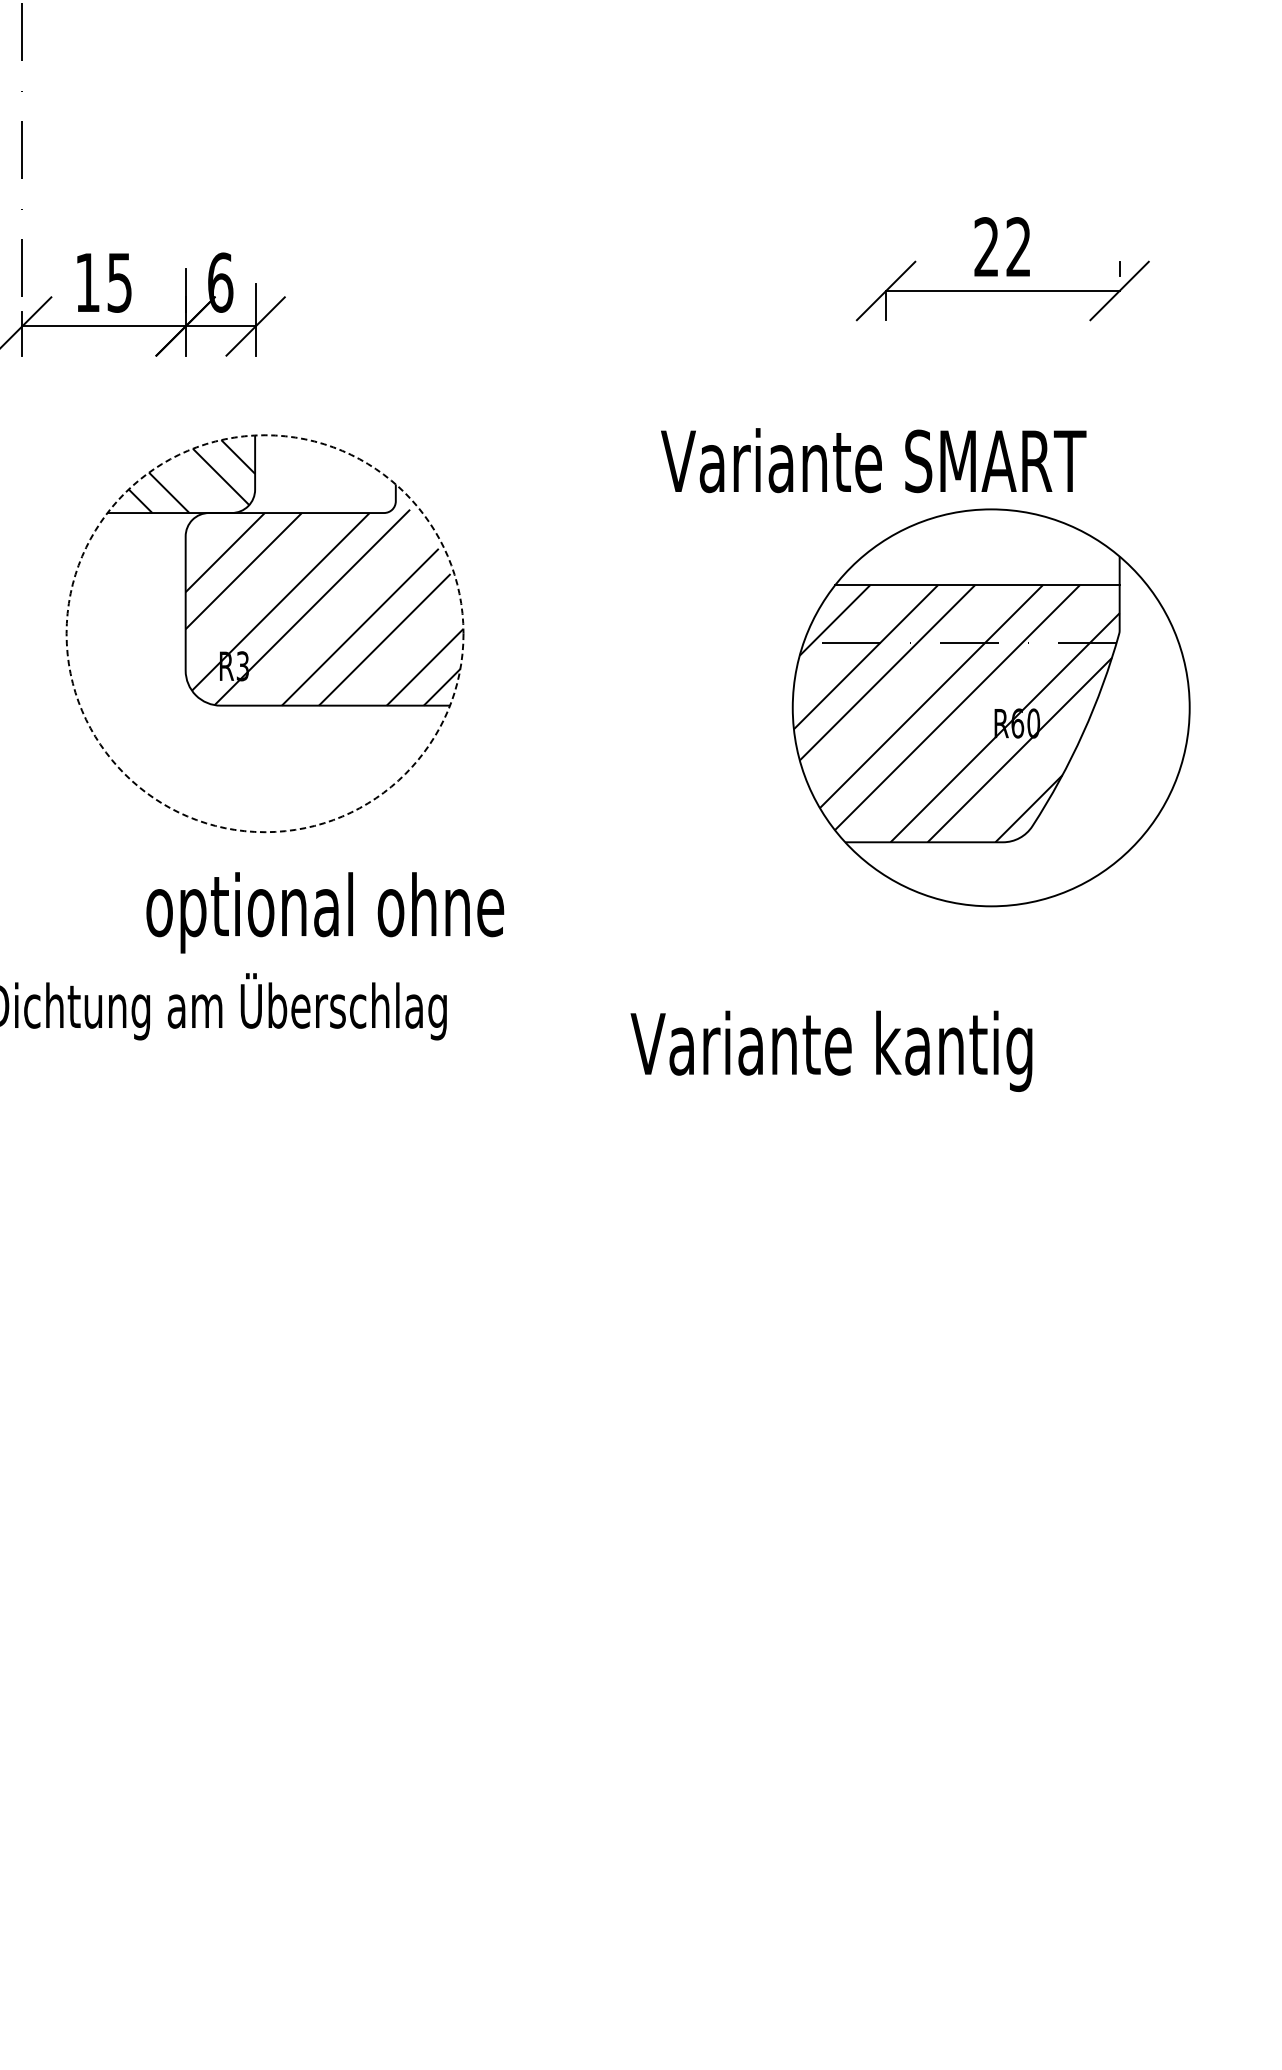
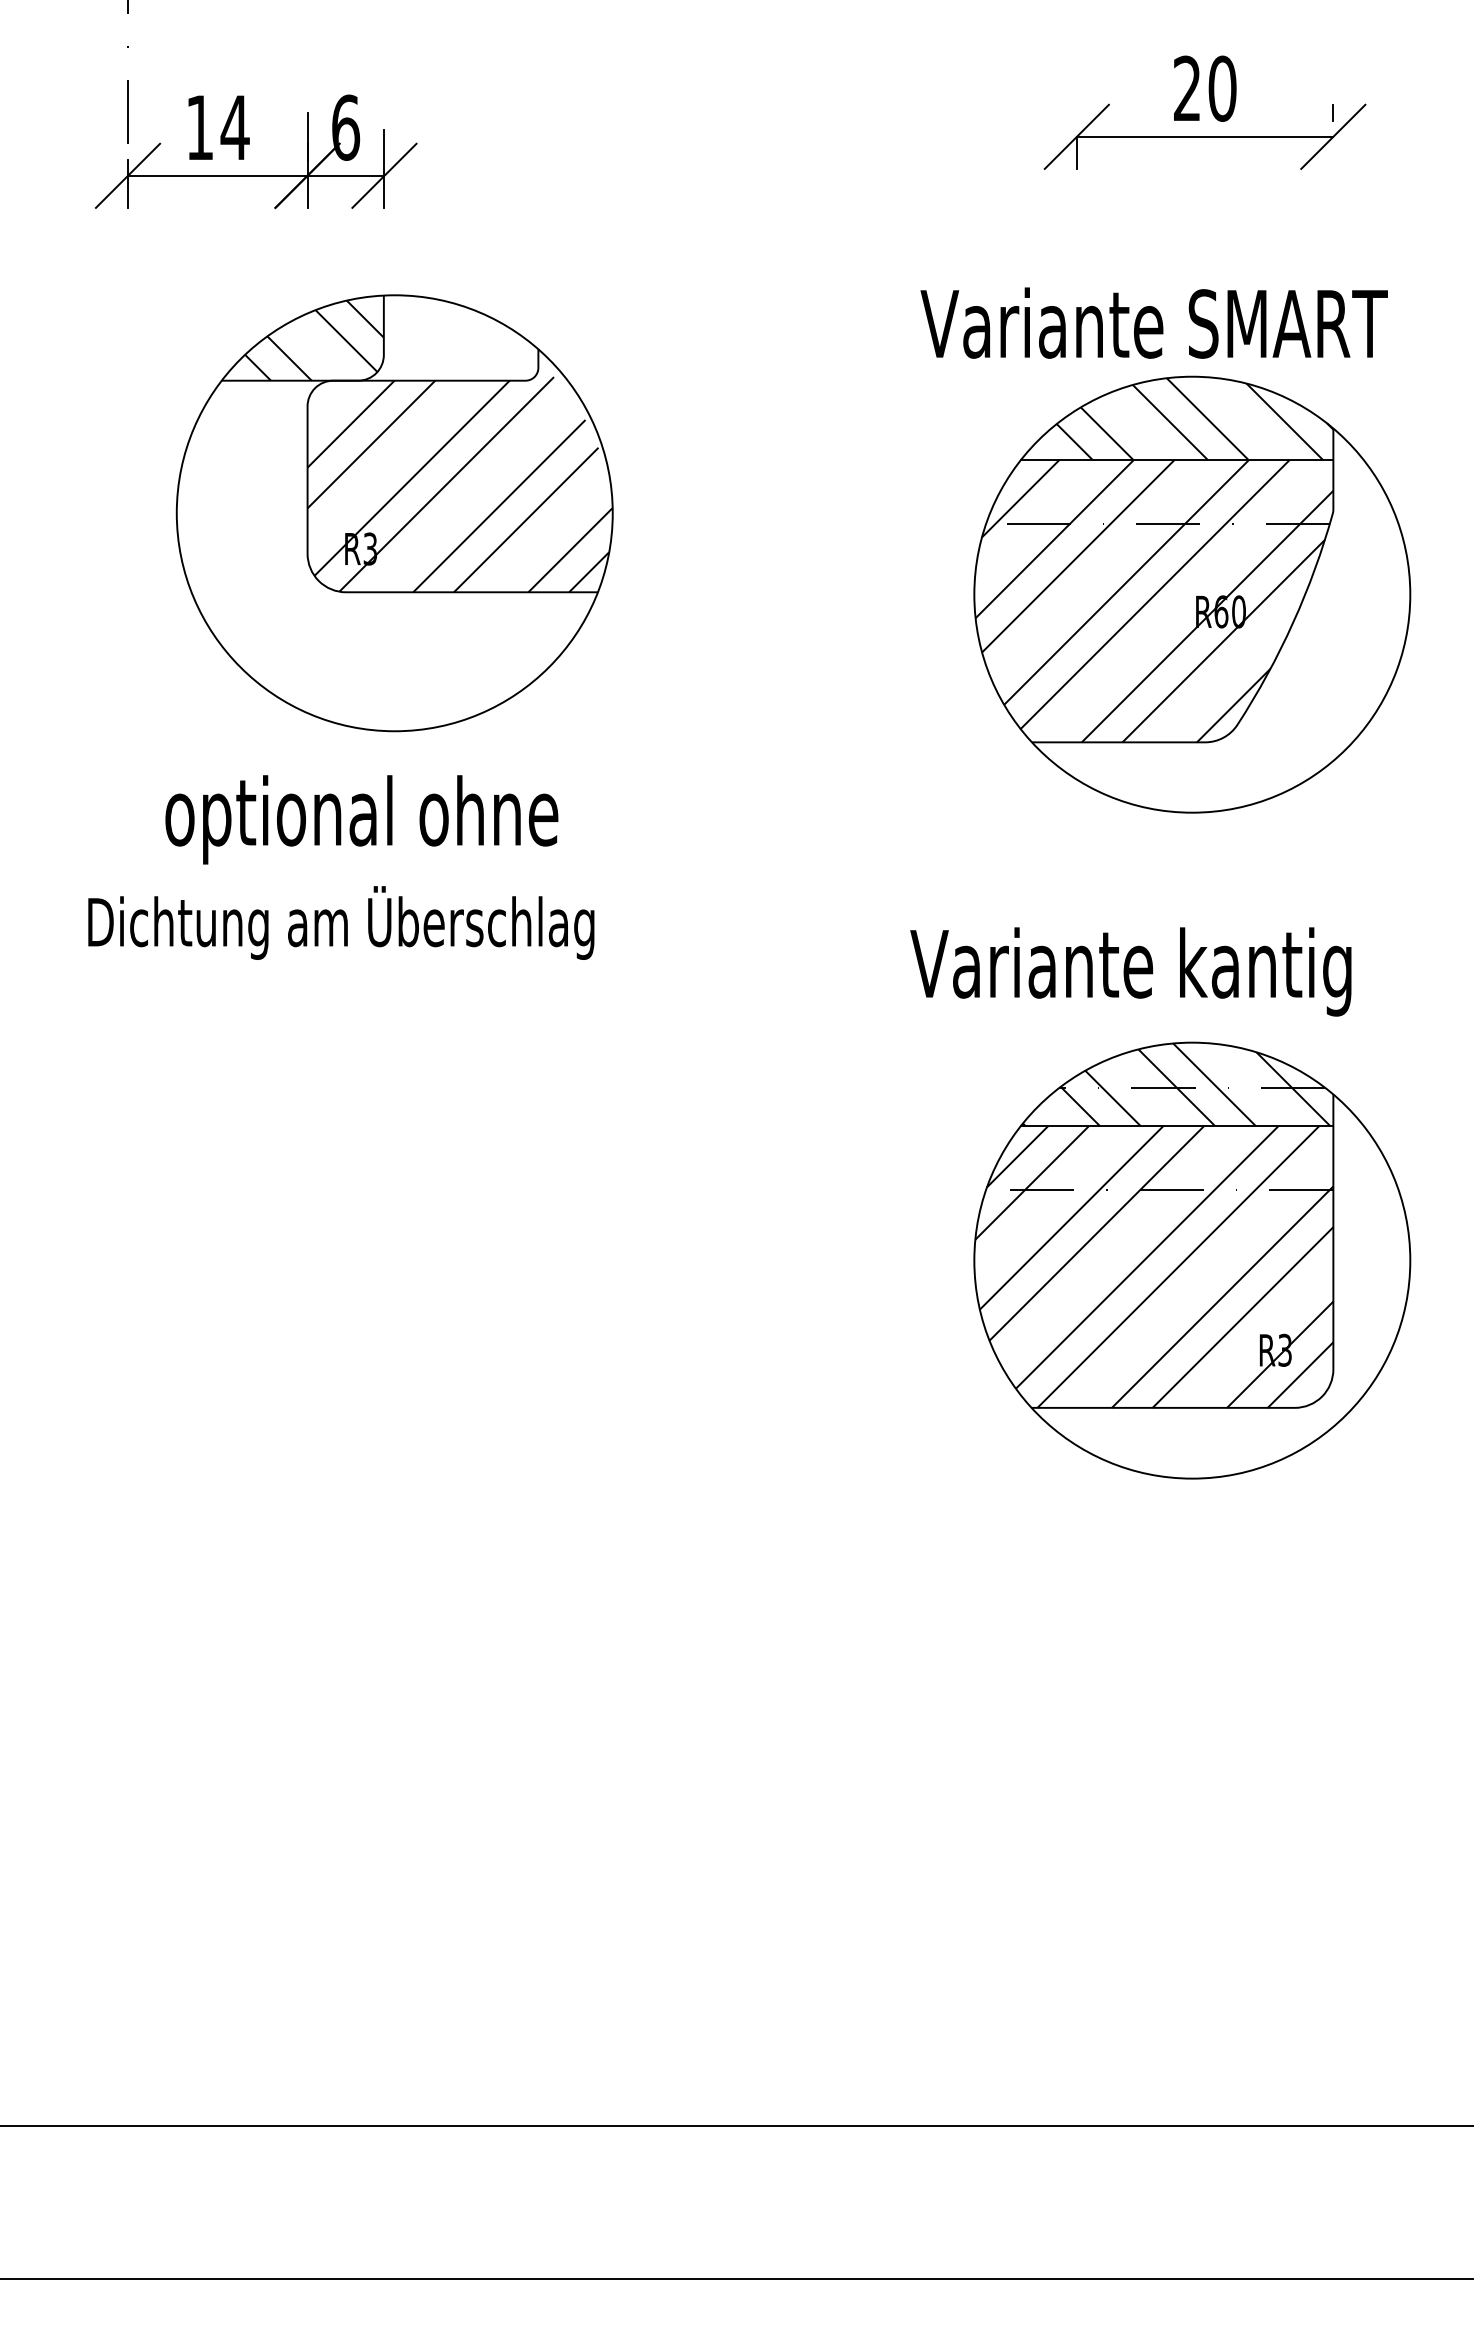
text: (1018, 246) -> (1222, 88), 22 -> 20
text: (119, 282) -> (234, 127), 15 -> 14
text: (873, 460) -> (1153, 322), moved
hatch: (993, 547) -> (1194, 418), added
circle: (264, 633) -> (394, 513), dashed -> solid
text: (324, 912) -> (361, 819), moved
text: (831, 1050) -> (1130, 971), moved
part: (991, 1314) -> (1192, 1260), added

